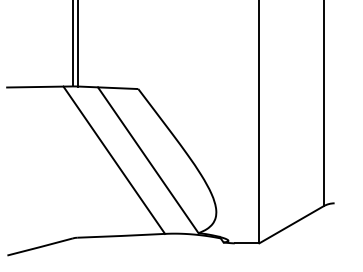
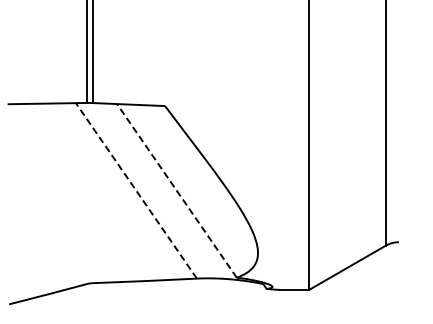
line: (114, 159) -> (136, 190), solid -> dashed
line: (147, 159) -> (176, 190), solid -> dashed

